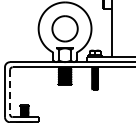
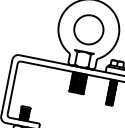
line: (10, 92) -> (12, 89), dashed -> solid

